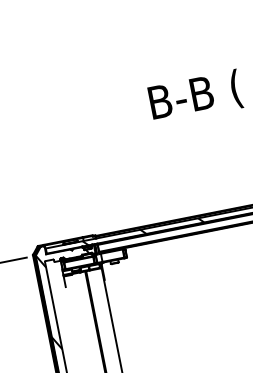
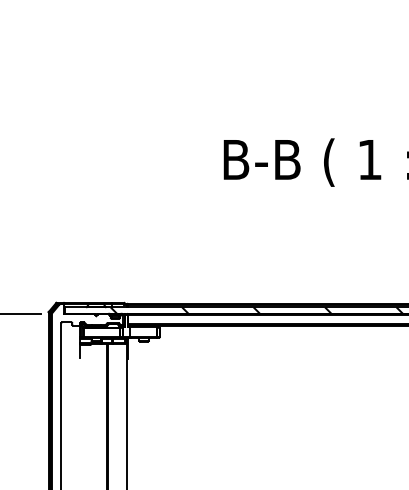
hatch: (70, 298) -> (83, 372), removed

